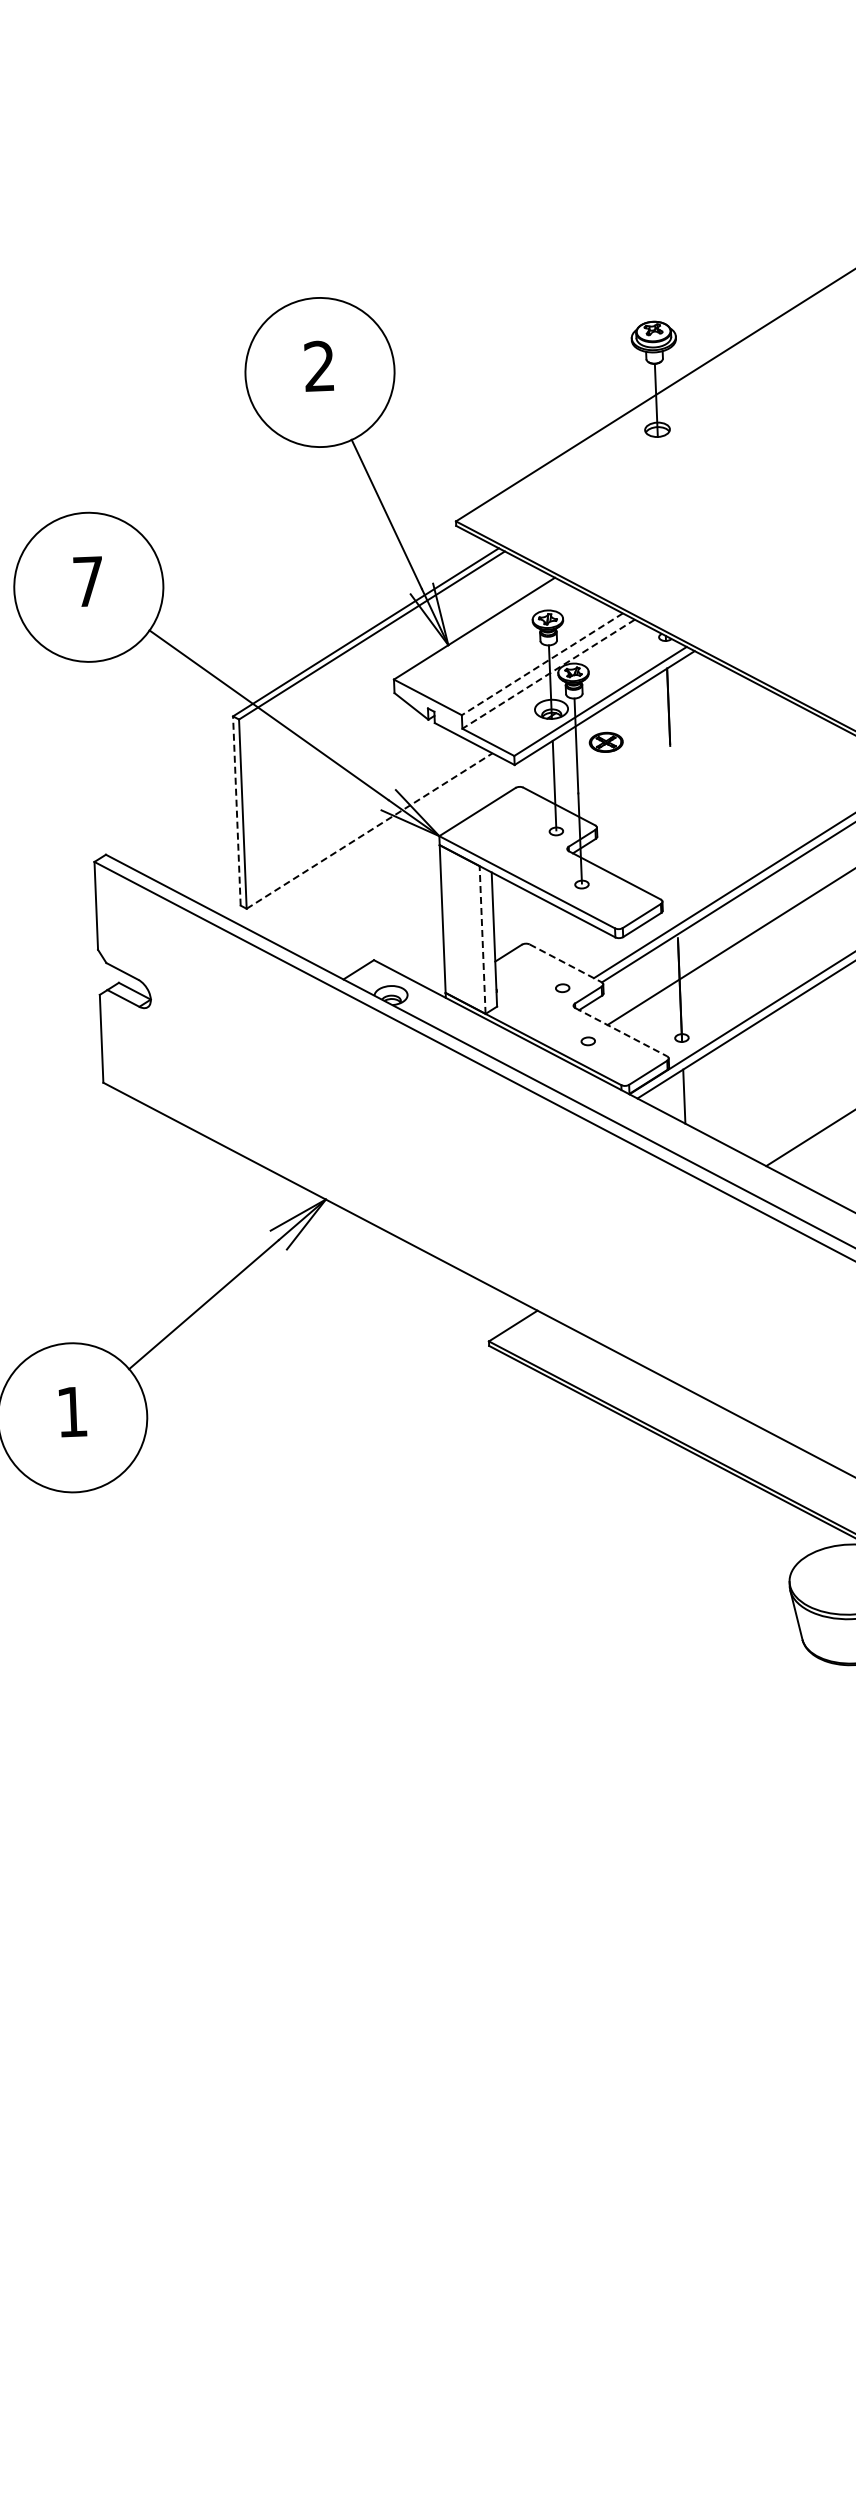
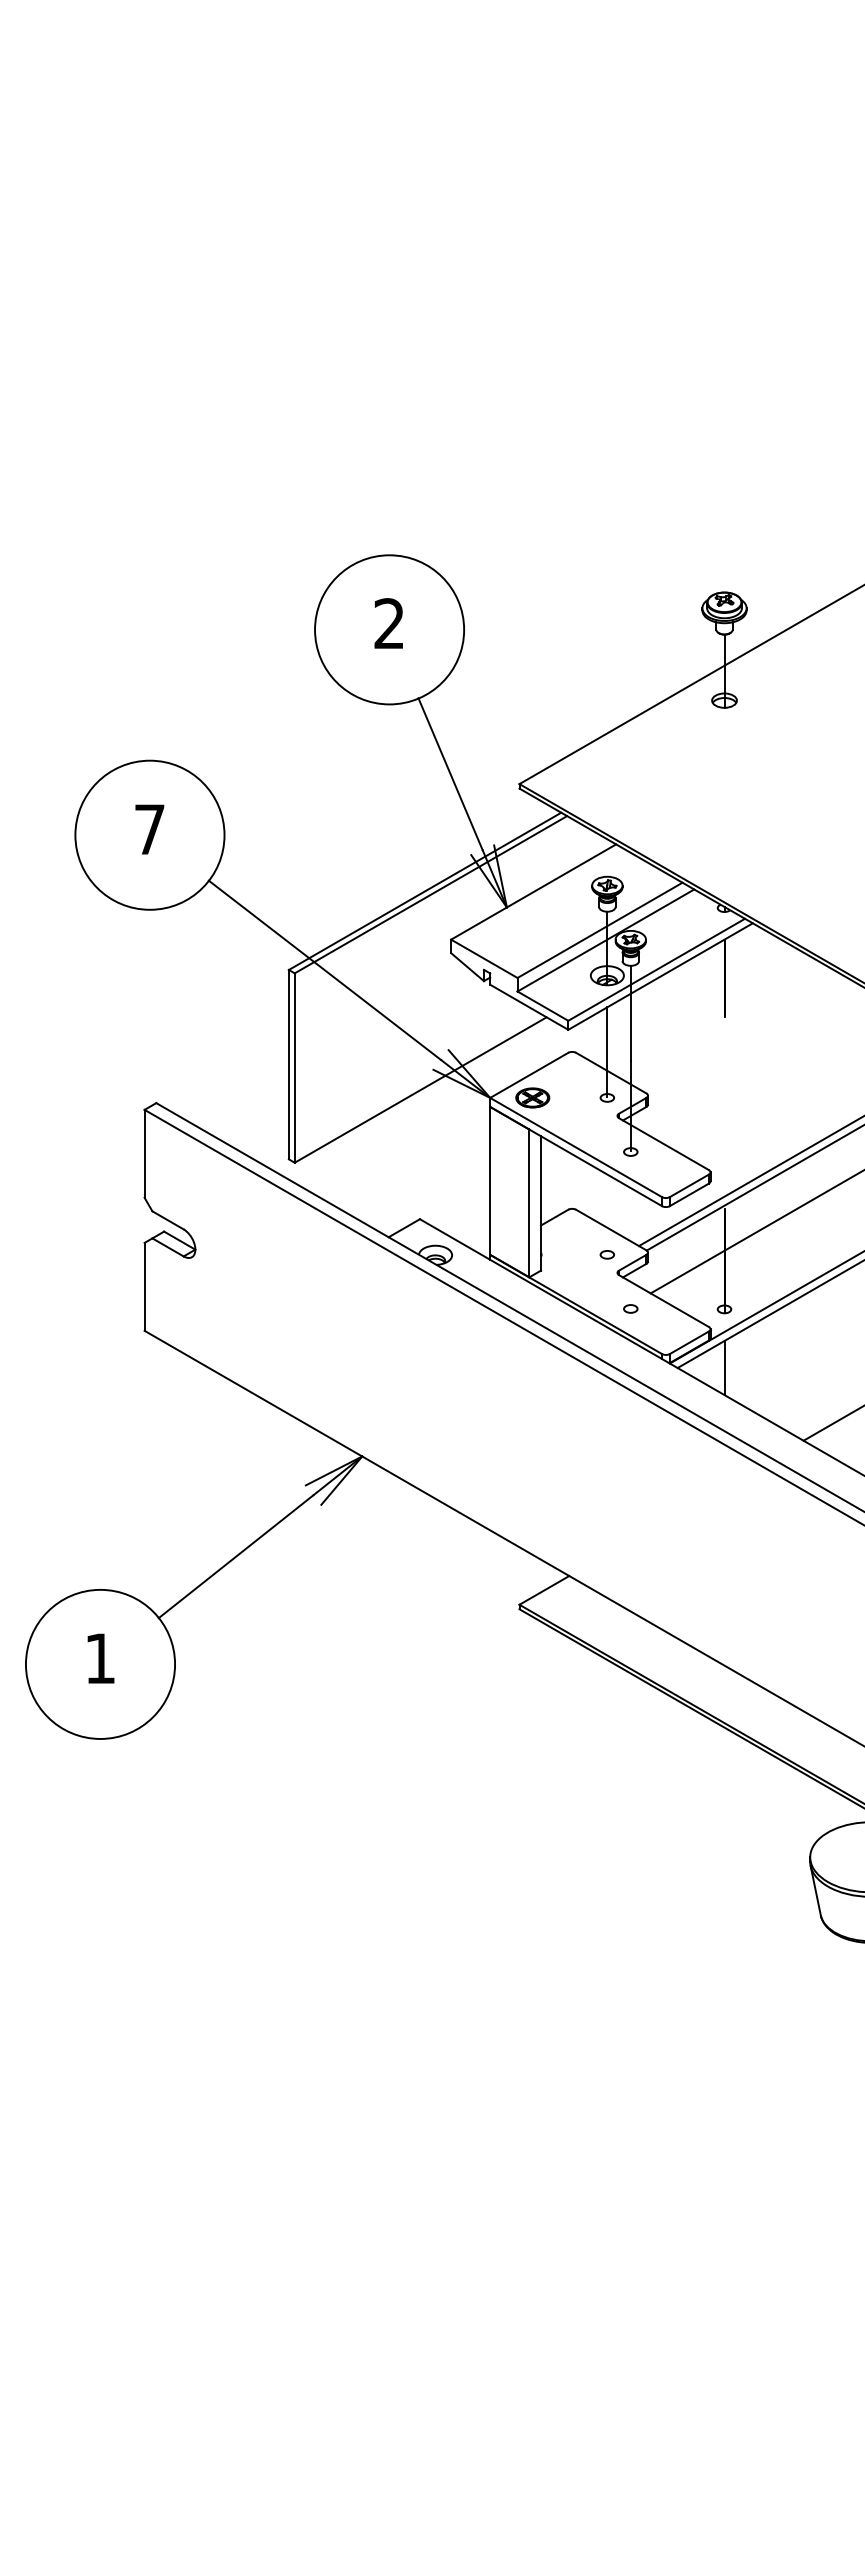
line: (541, 664) -> (599, 930), dashed -> solid
line: (548, 674) -> (605, 940), dashed -> solid
part: (605, 741) -> (532, 1097), moved
line: (236, 810) -> (288, 1064), dashed -> solid
line: (370, 830) -> (421, 1089), dashed -> solid
line: (482, 940) -> (529, 1203), dashed -> solid
line: (565, 963) -> (611, 1230), dashed -> solid
line: (621, 1032) -> (664, 1301), dashed -> solid

